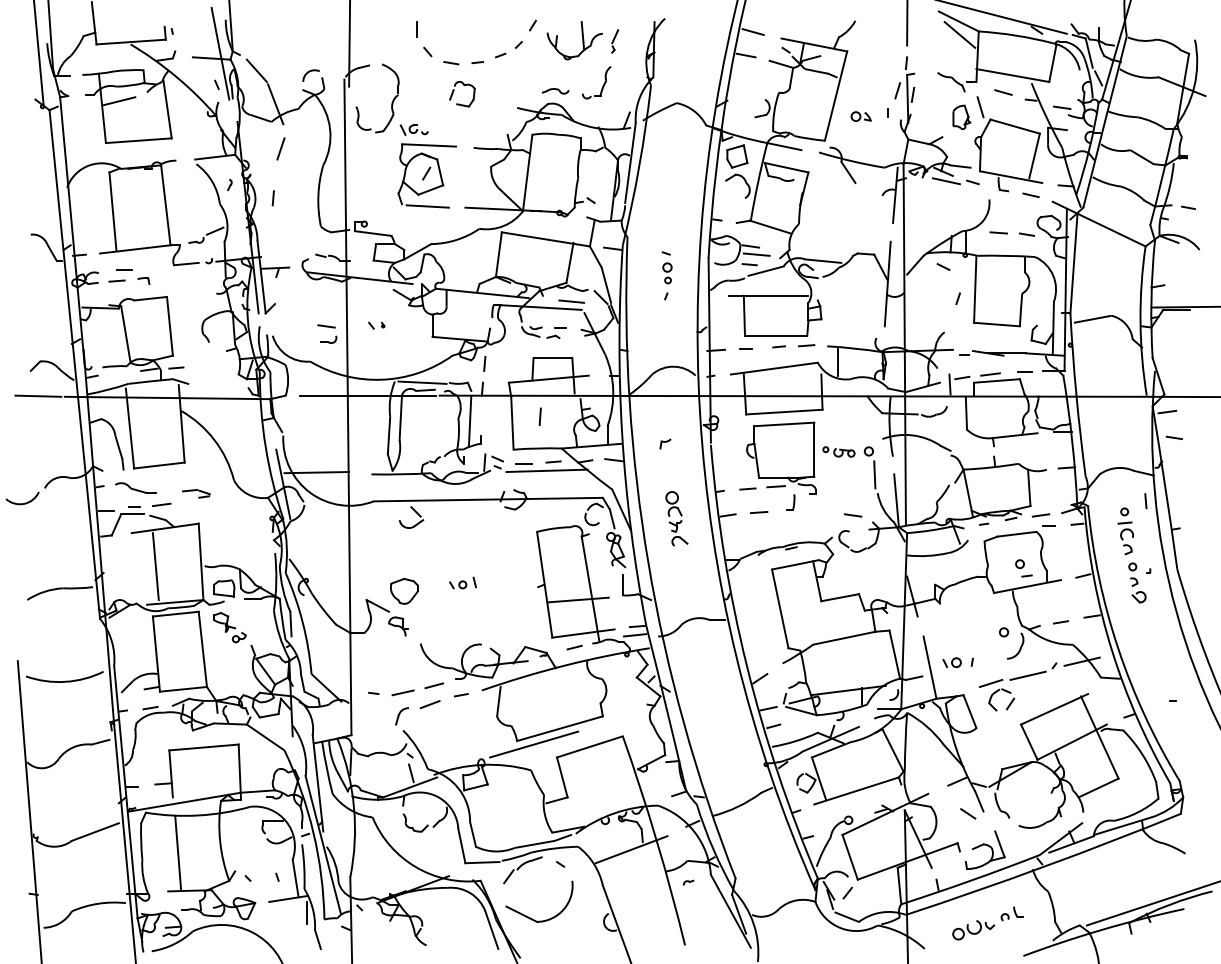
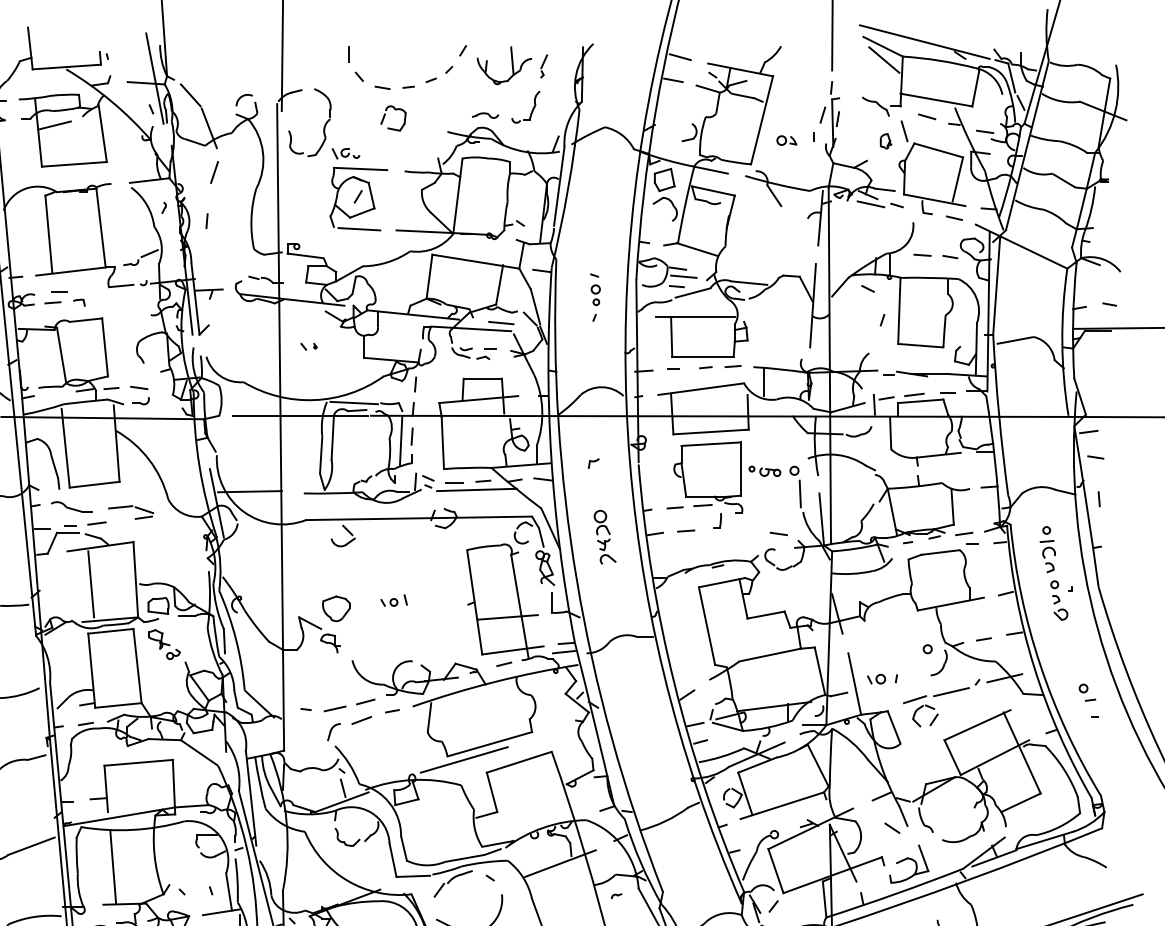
part: (961, 117) -> (885, 141), size x0.62
line: (1188, 207) -> (1109, 304), moved
part: (327, 333) -> (140, 394), moved
line: (539, 416) -> (411, 436), moved
part: (196, 493) -> (131, 512), size x1.67
line: (1145, 501) -> (1098, 499), moved
part: (1023, 568) -> (1086, 692), moved

